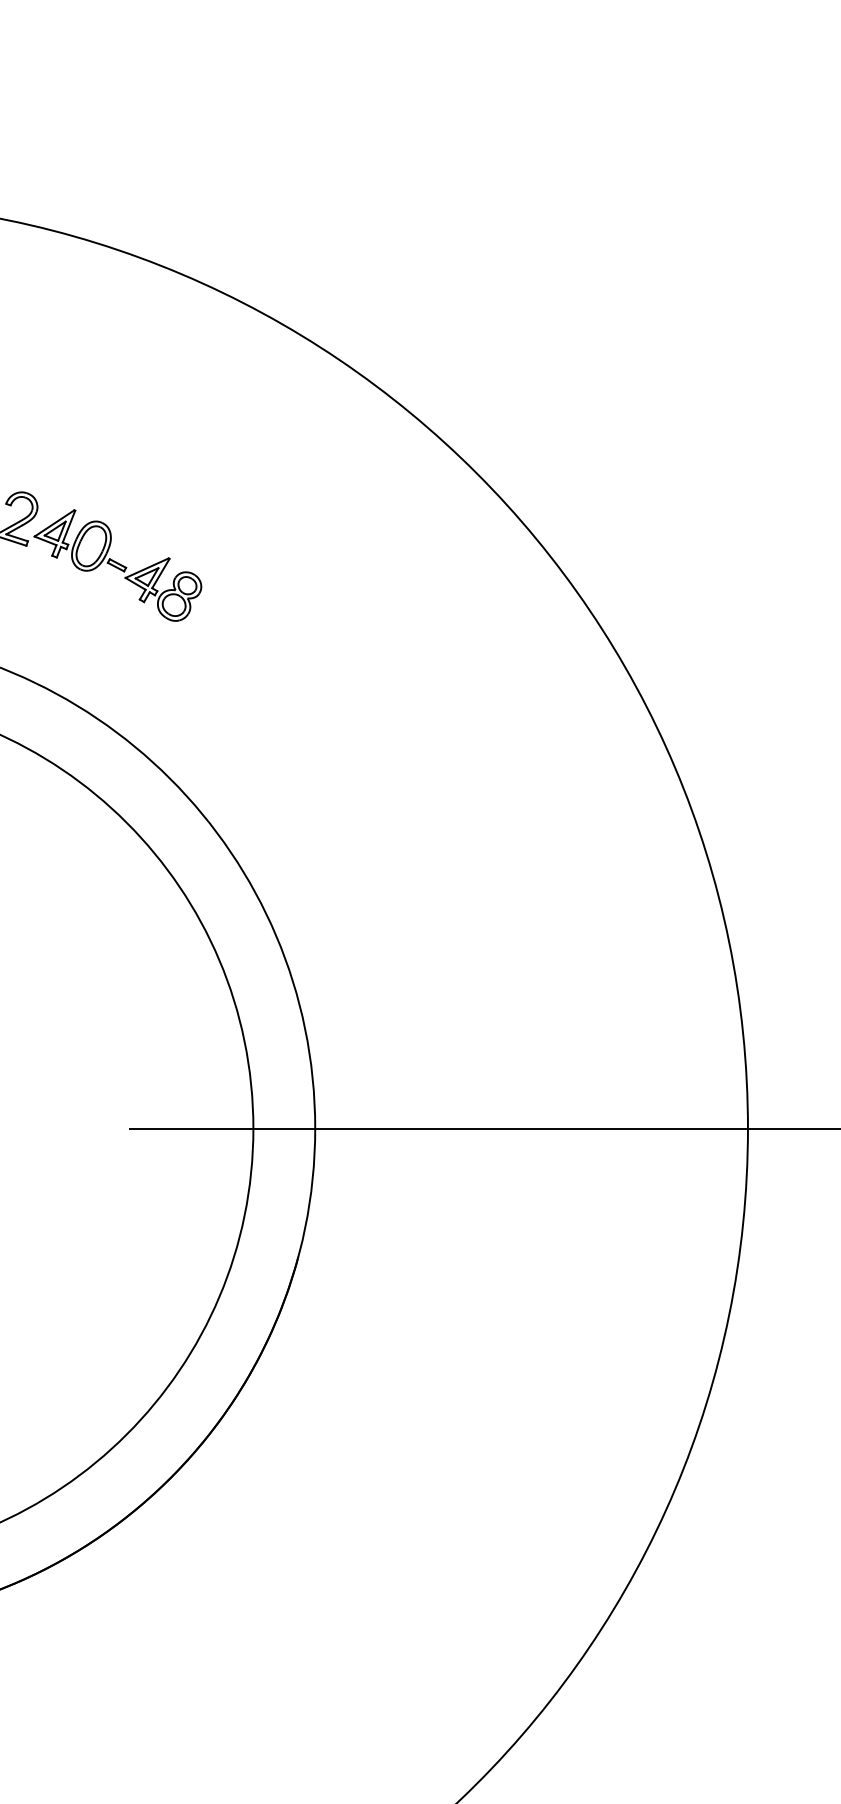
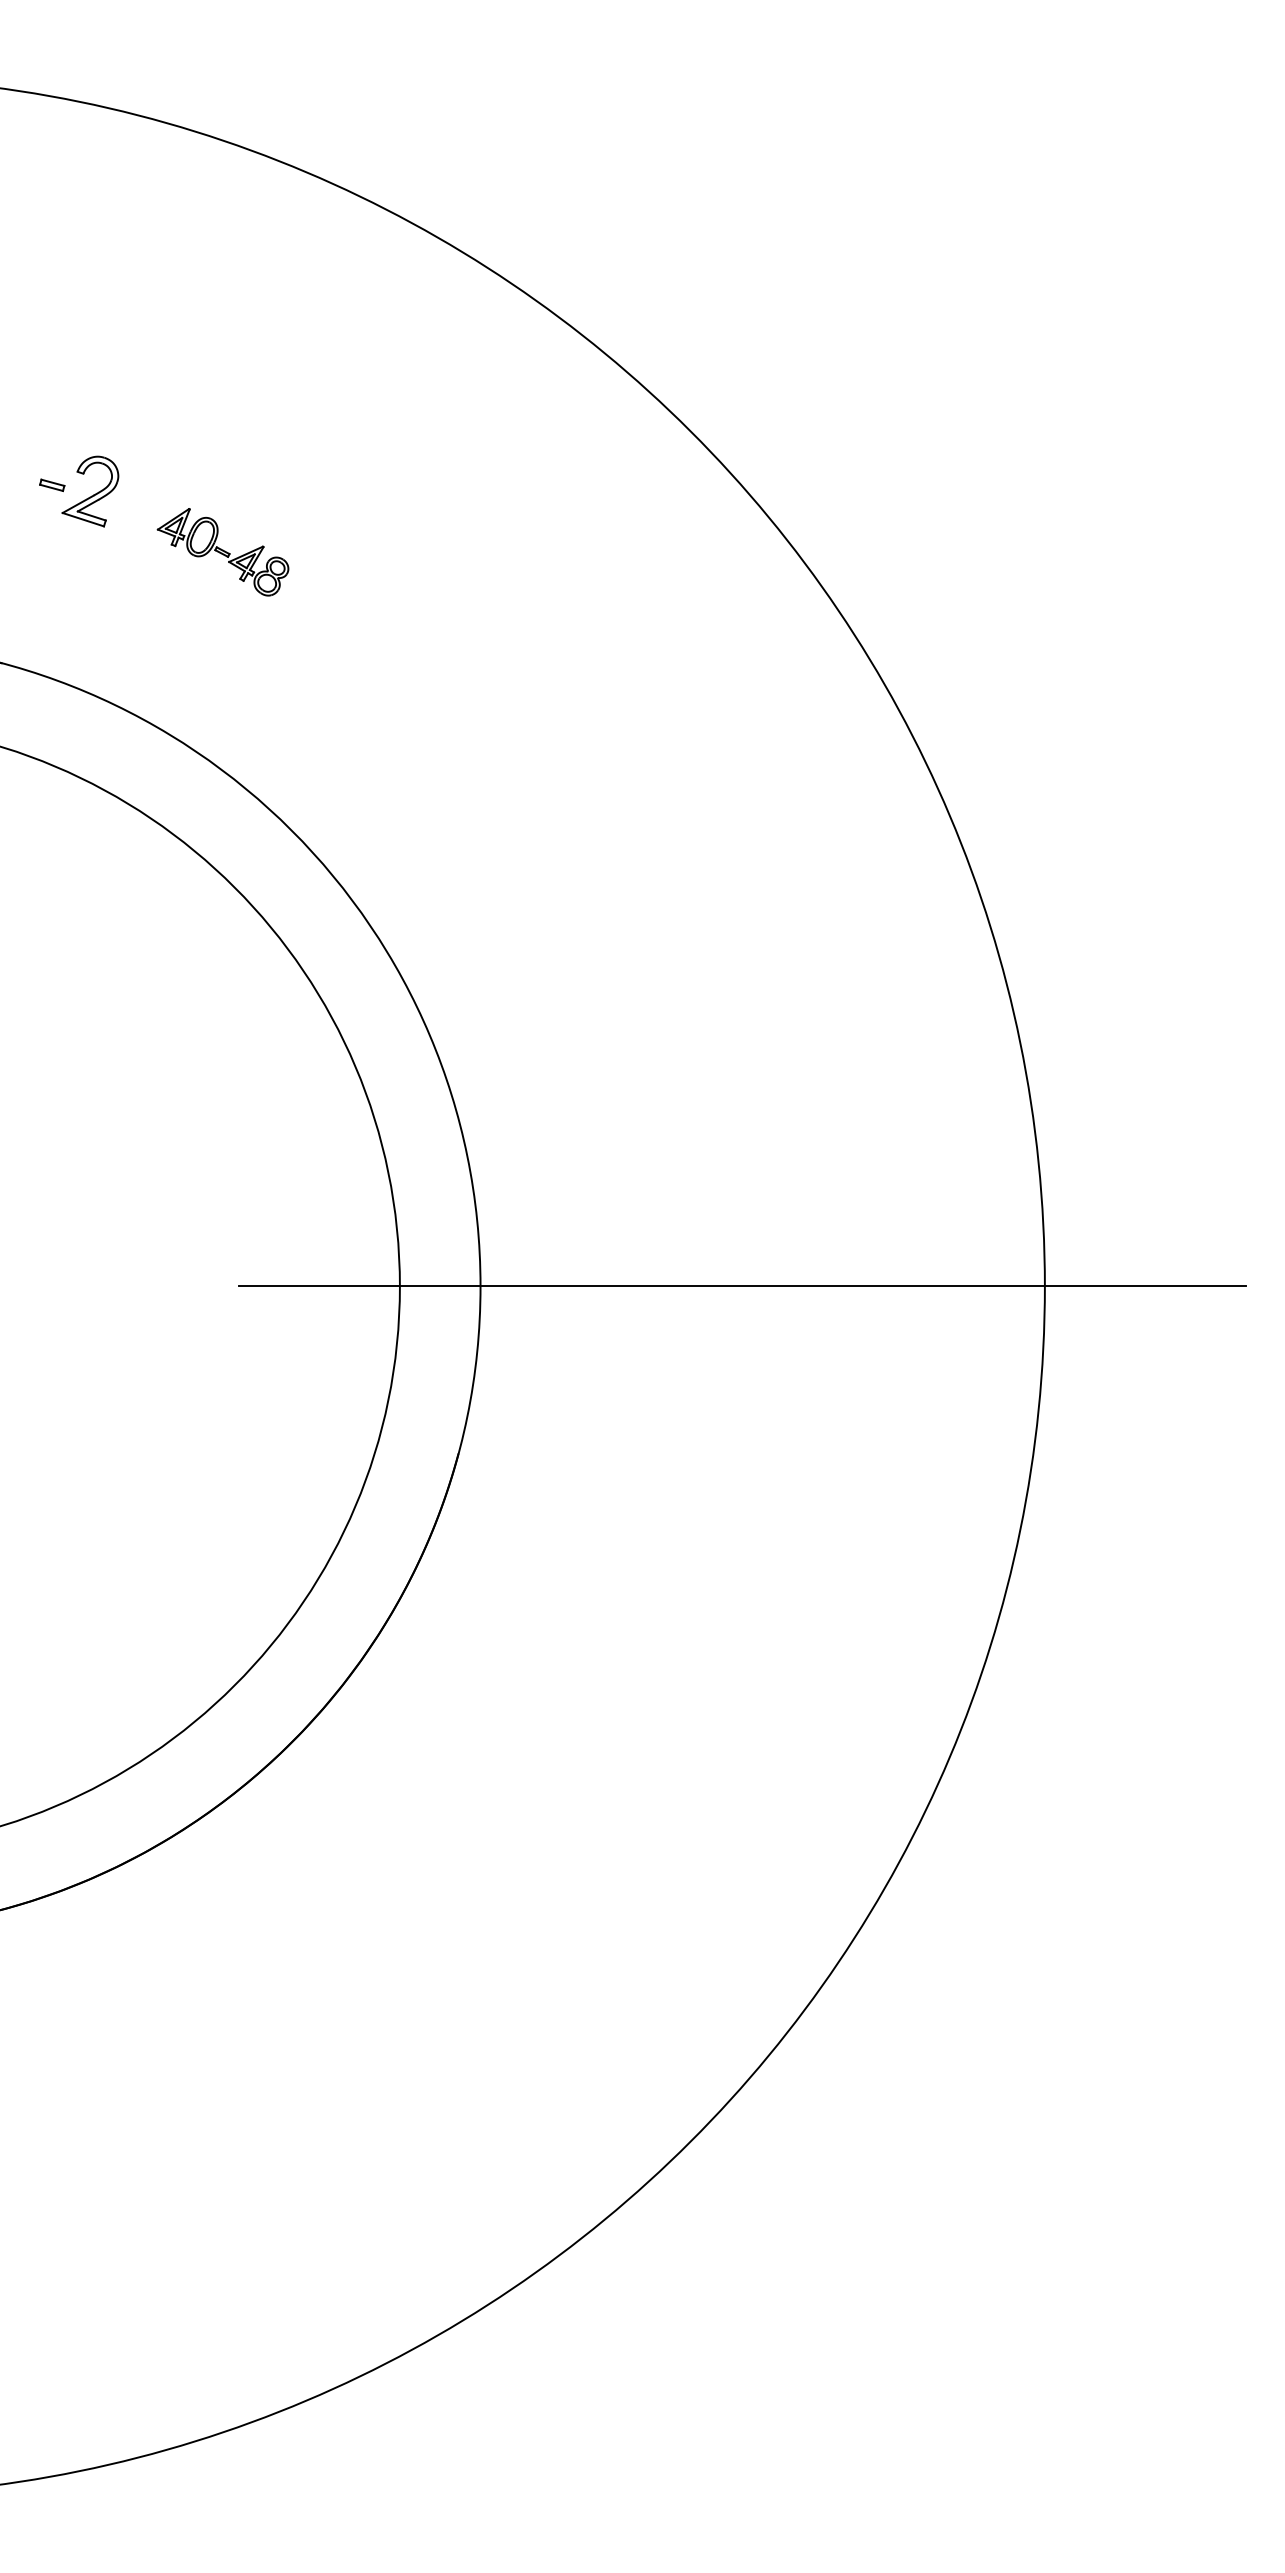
part: (117, 565) -> (222, 552), size x0.6

